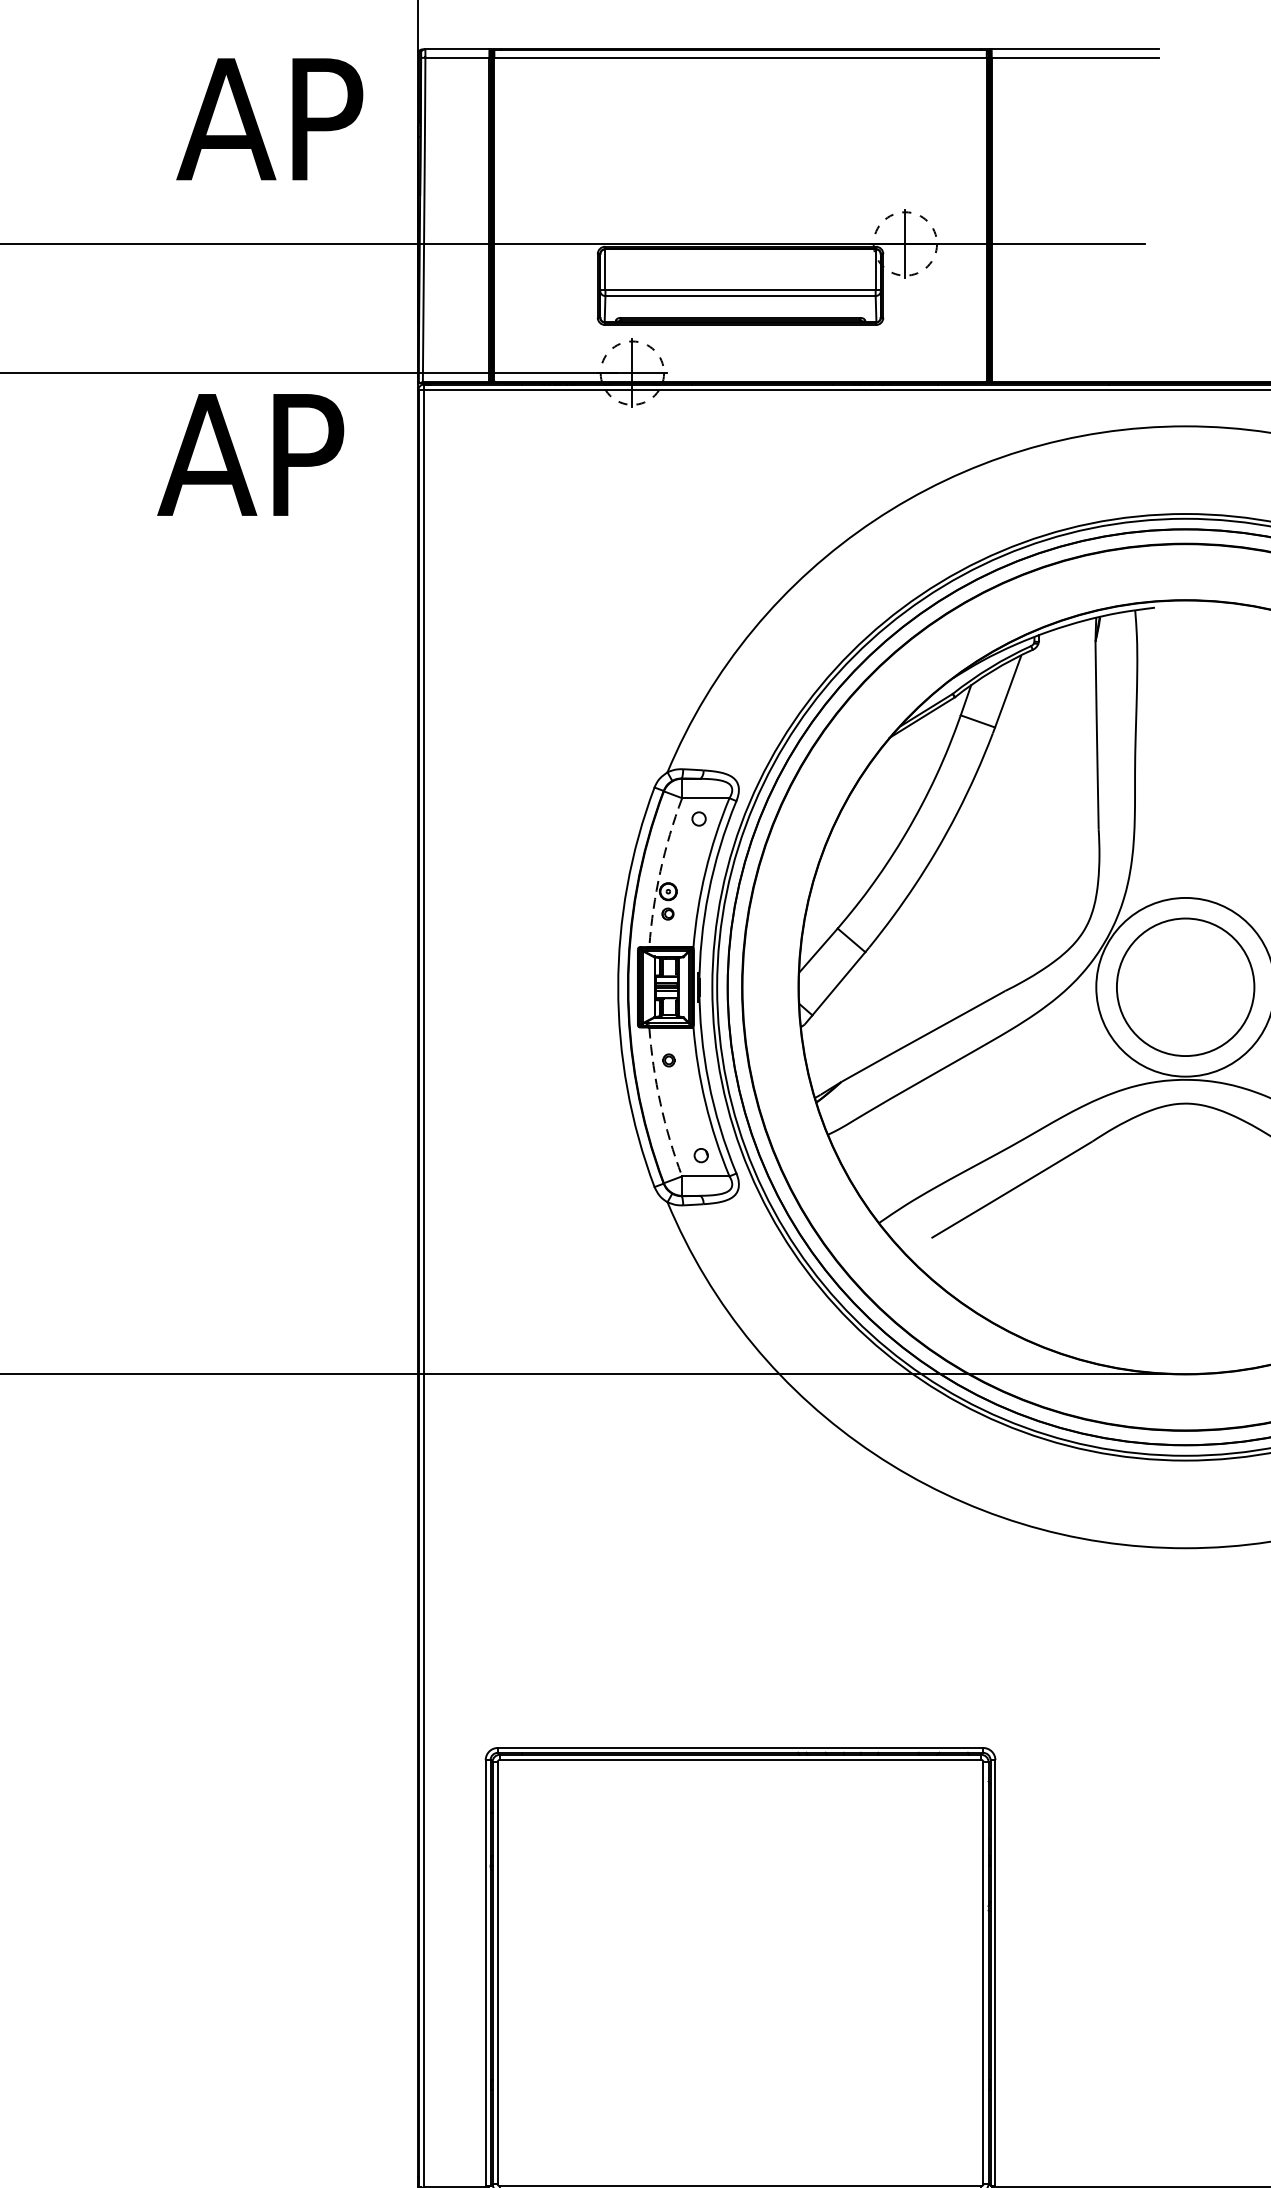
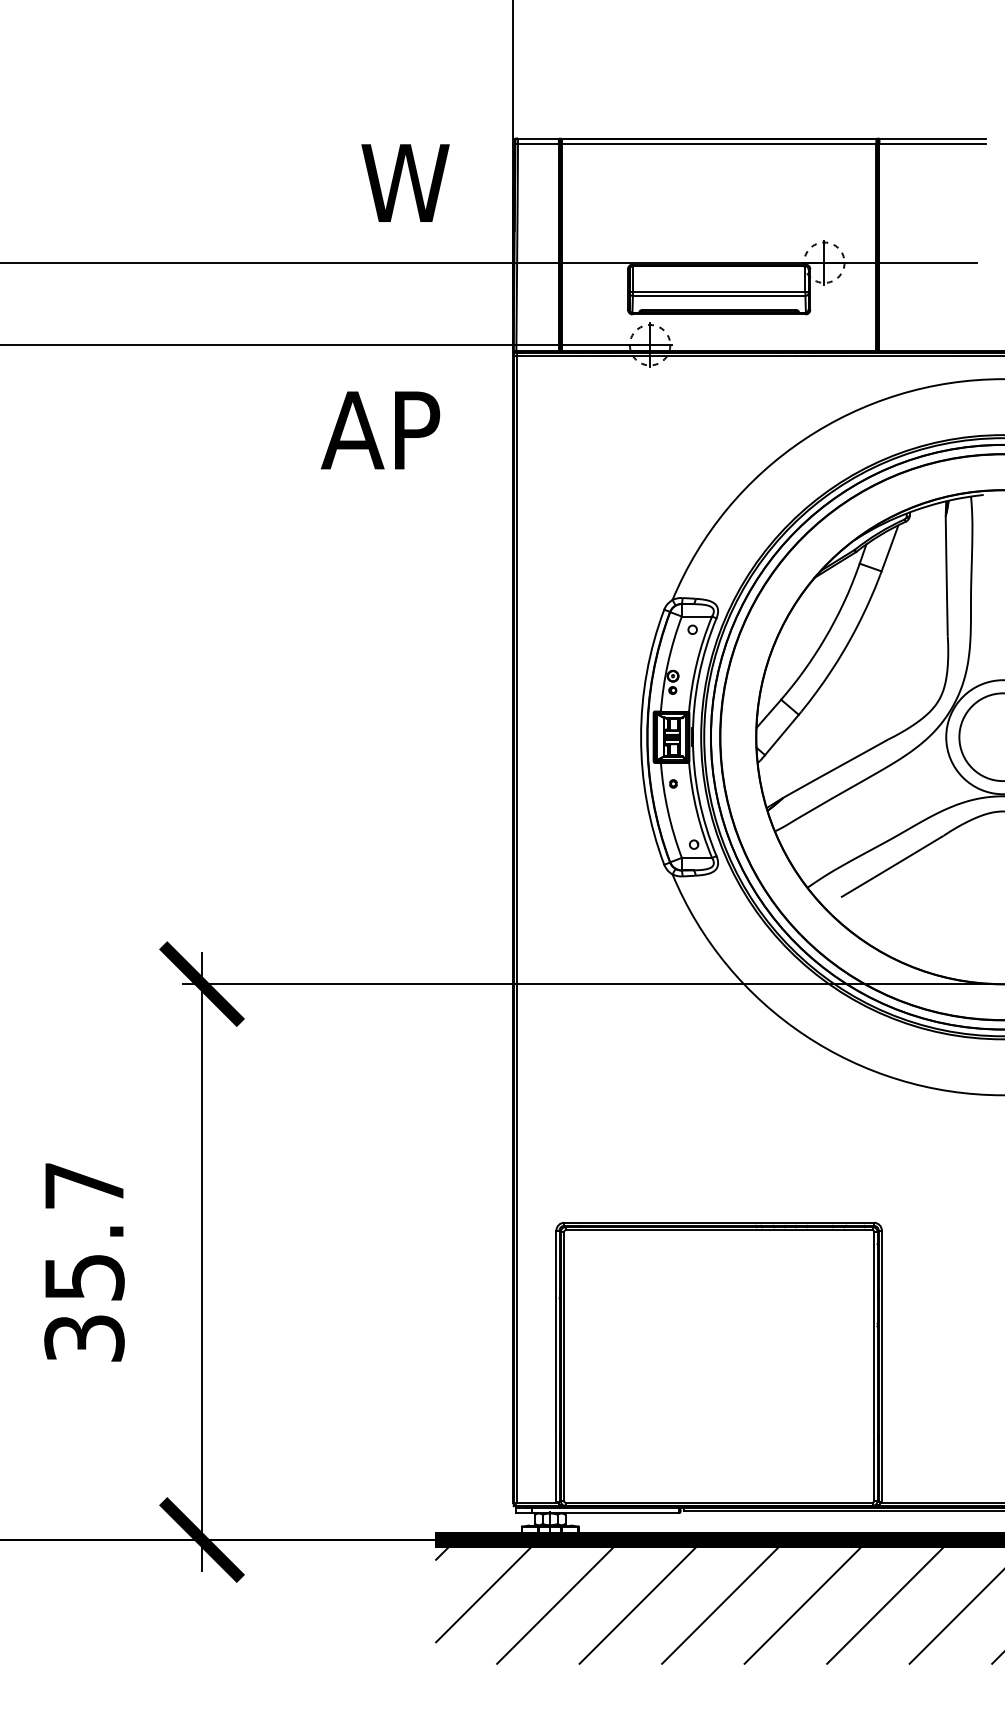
text: (269, 118) -> (418, 182), AP -> W
text: (250, 455) -> (380, 430), moved
arc: (661, 871) -> (668, 663), dashed -> solid
arc: (661, 1103) -> (668, 811), dashed -> solid

